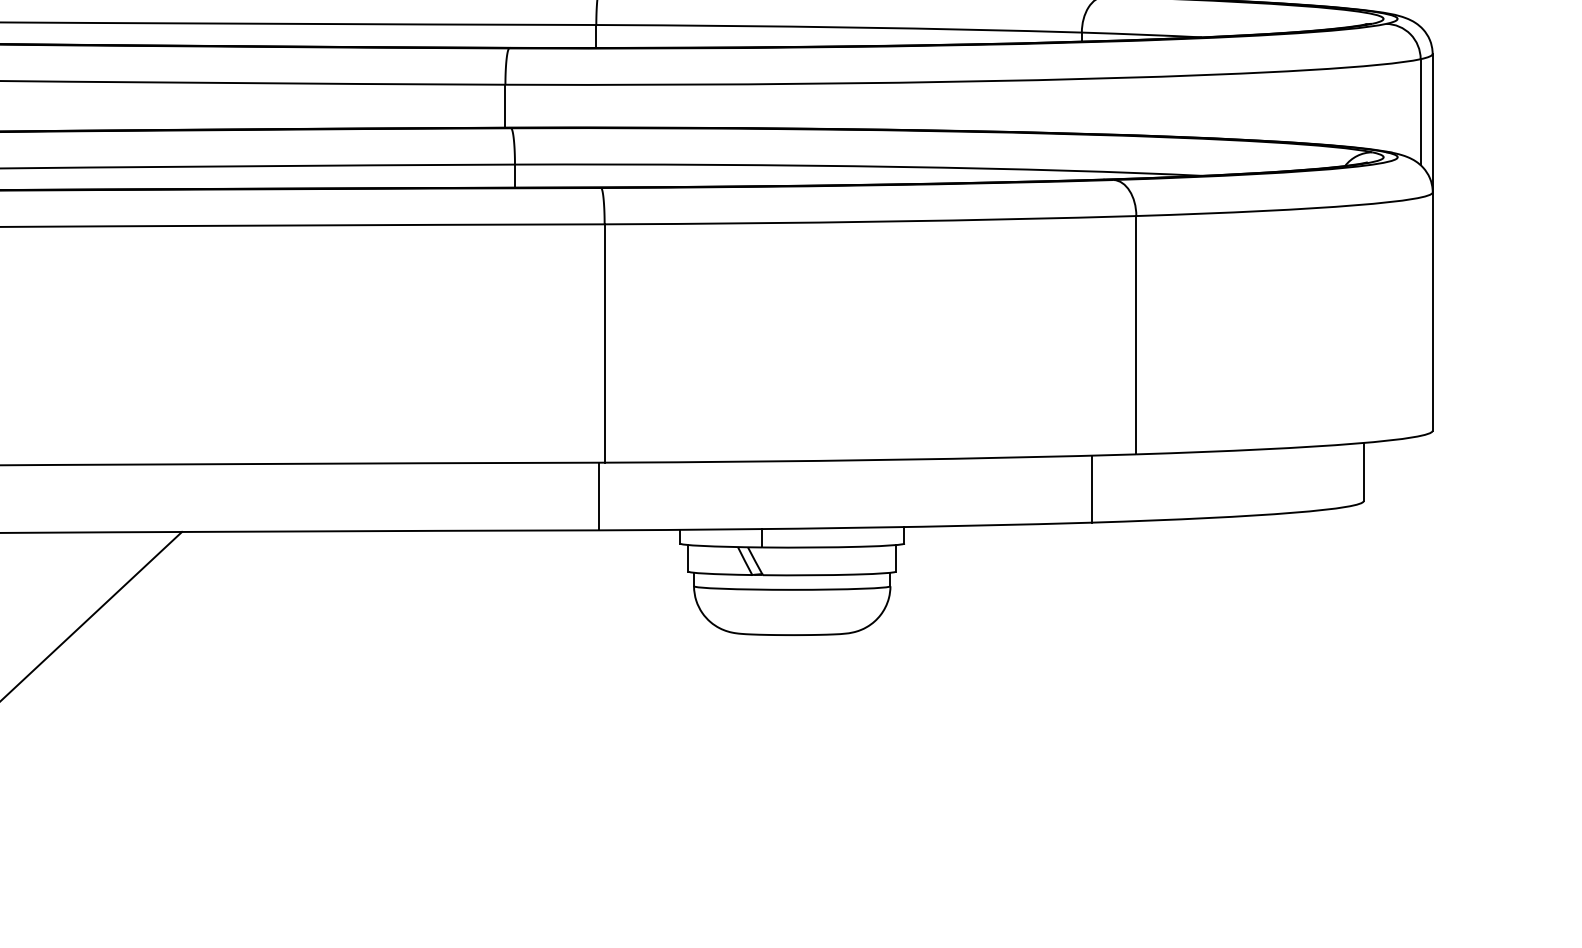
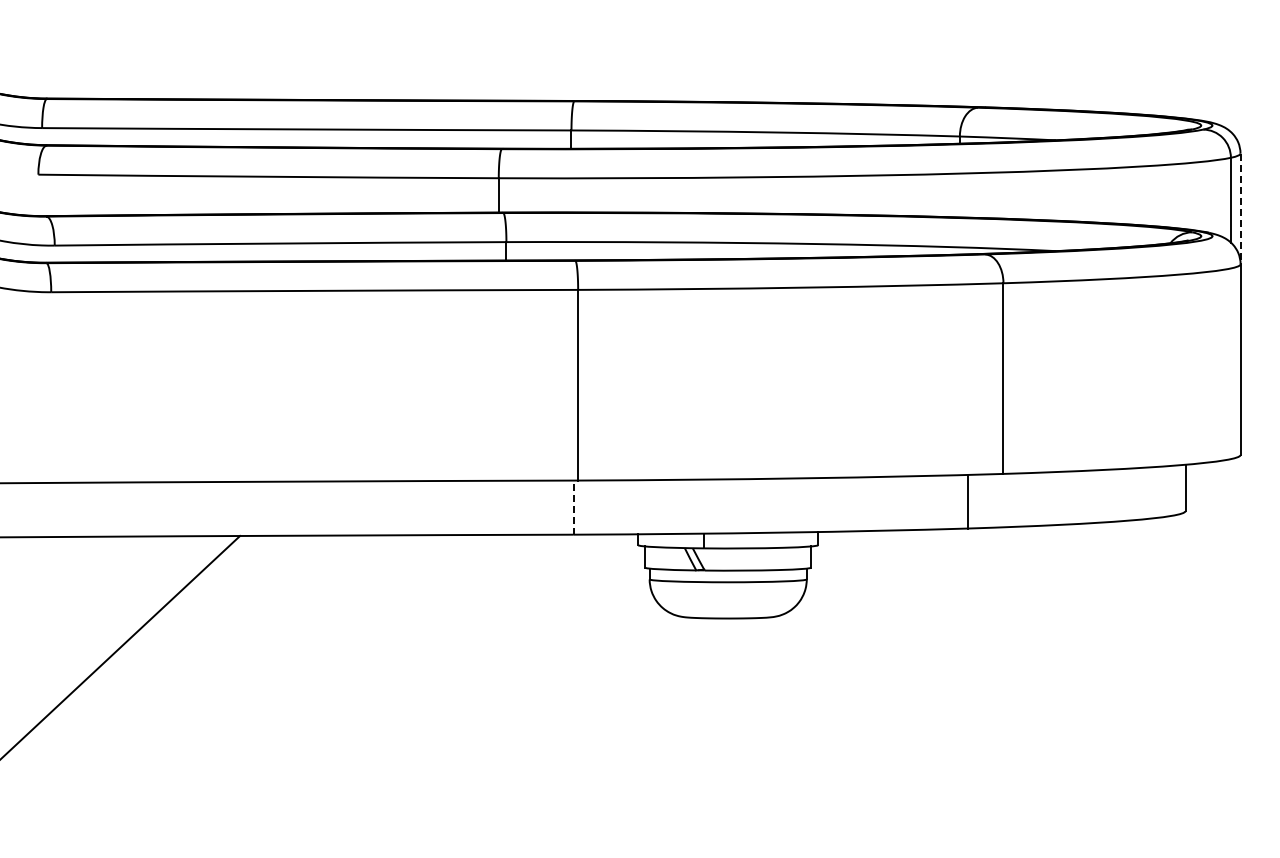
line: (1432, 122) -> (1240, 208), solid -> dashed
line: (598, 496) -> (573, 507), solid -> dashed

